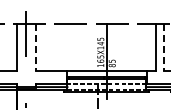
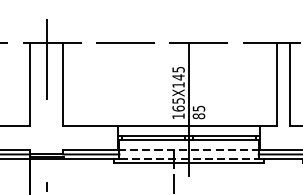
line: (35, 48) -> (62, 85), dashed -> solid
line: (163, 48) -> (289, 85), dashed -> solid

